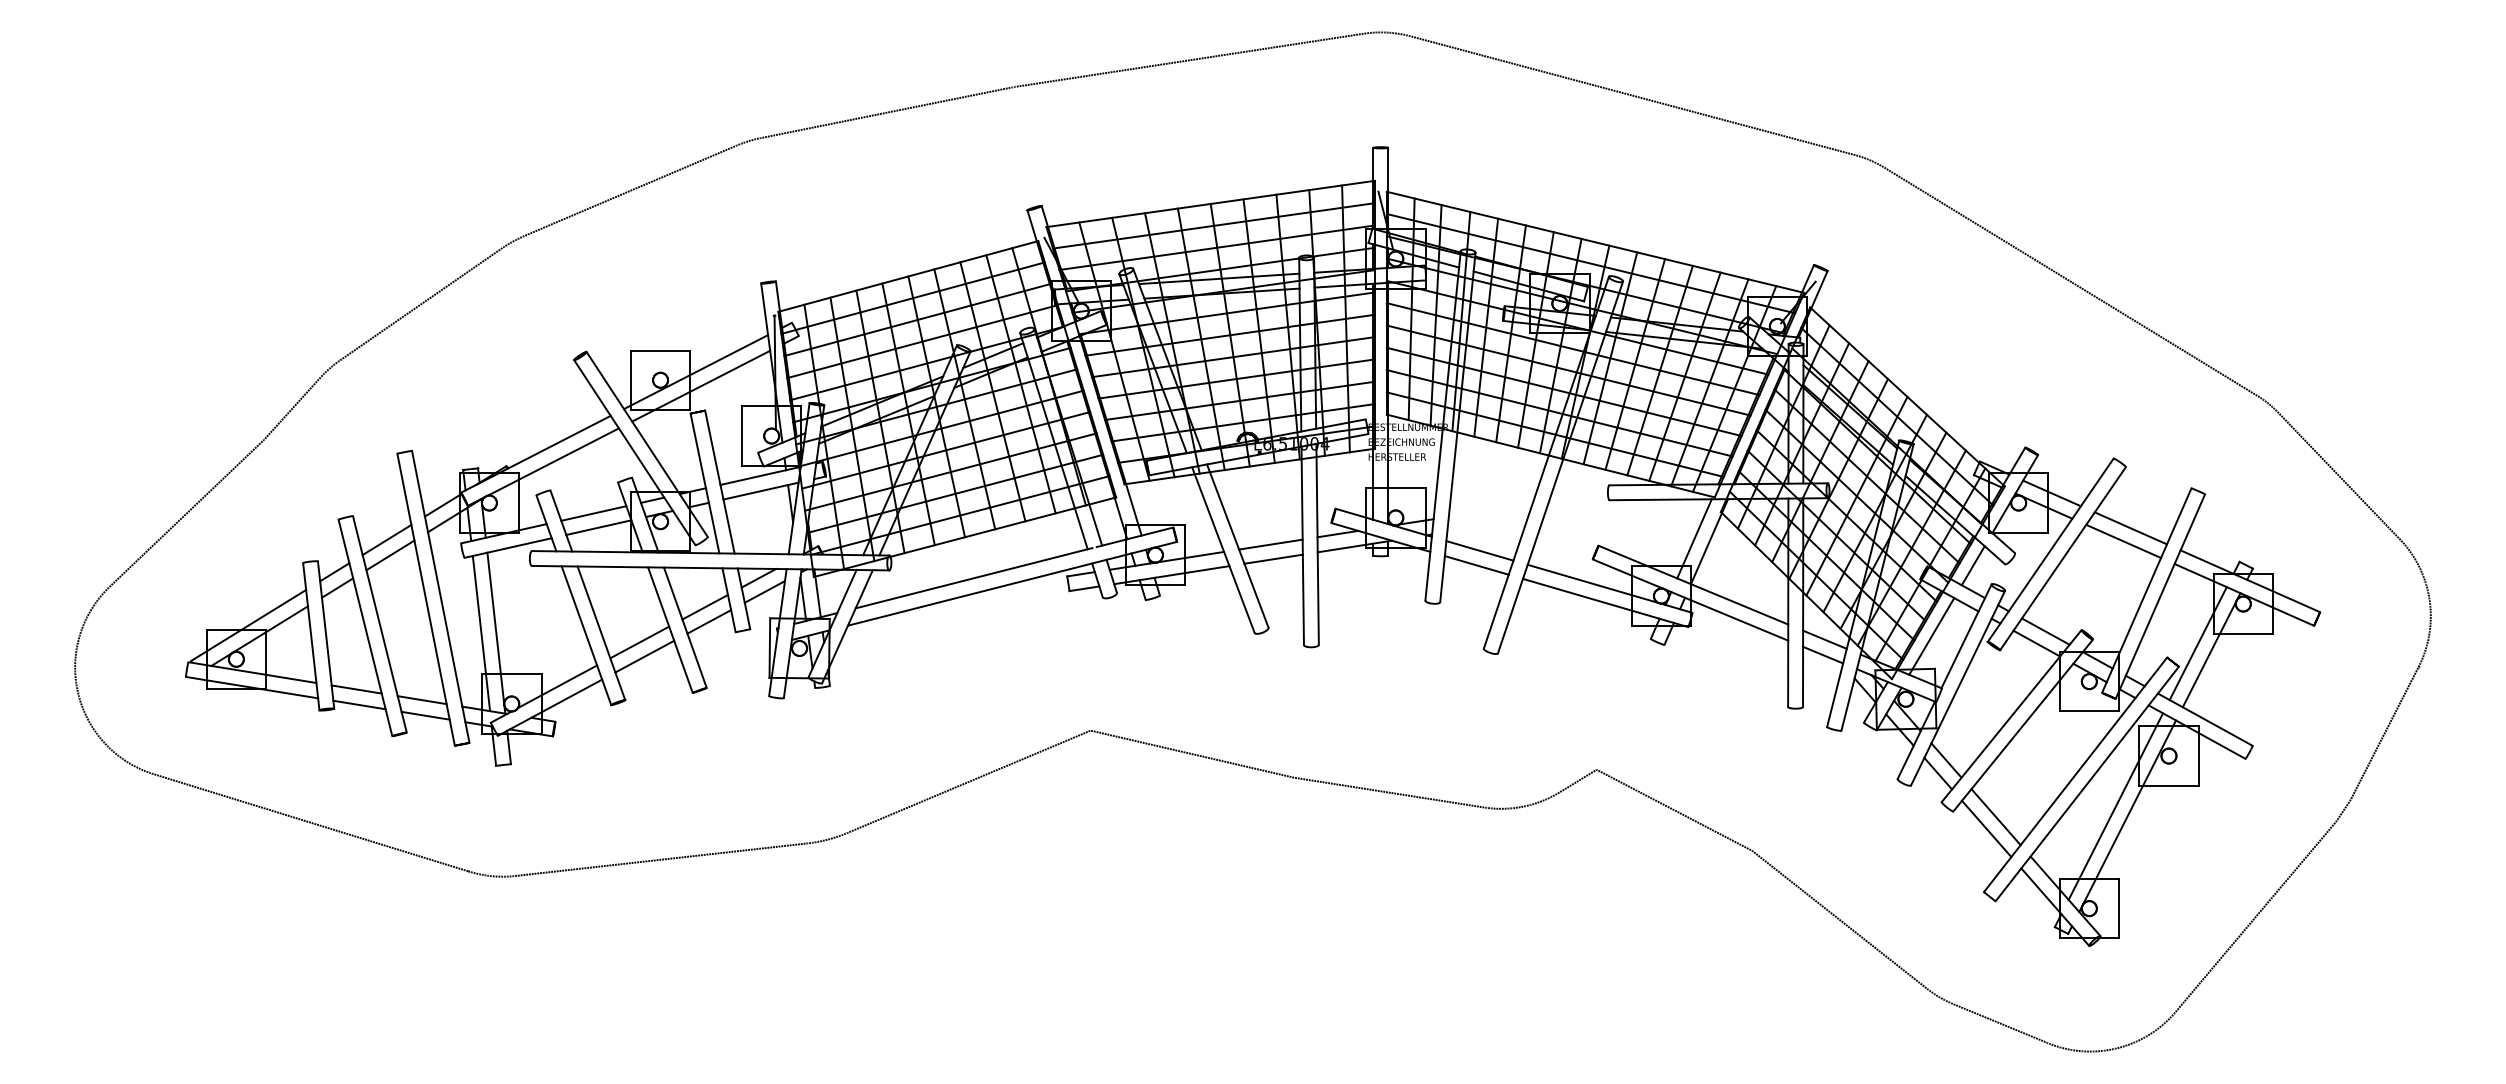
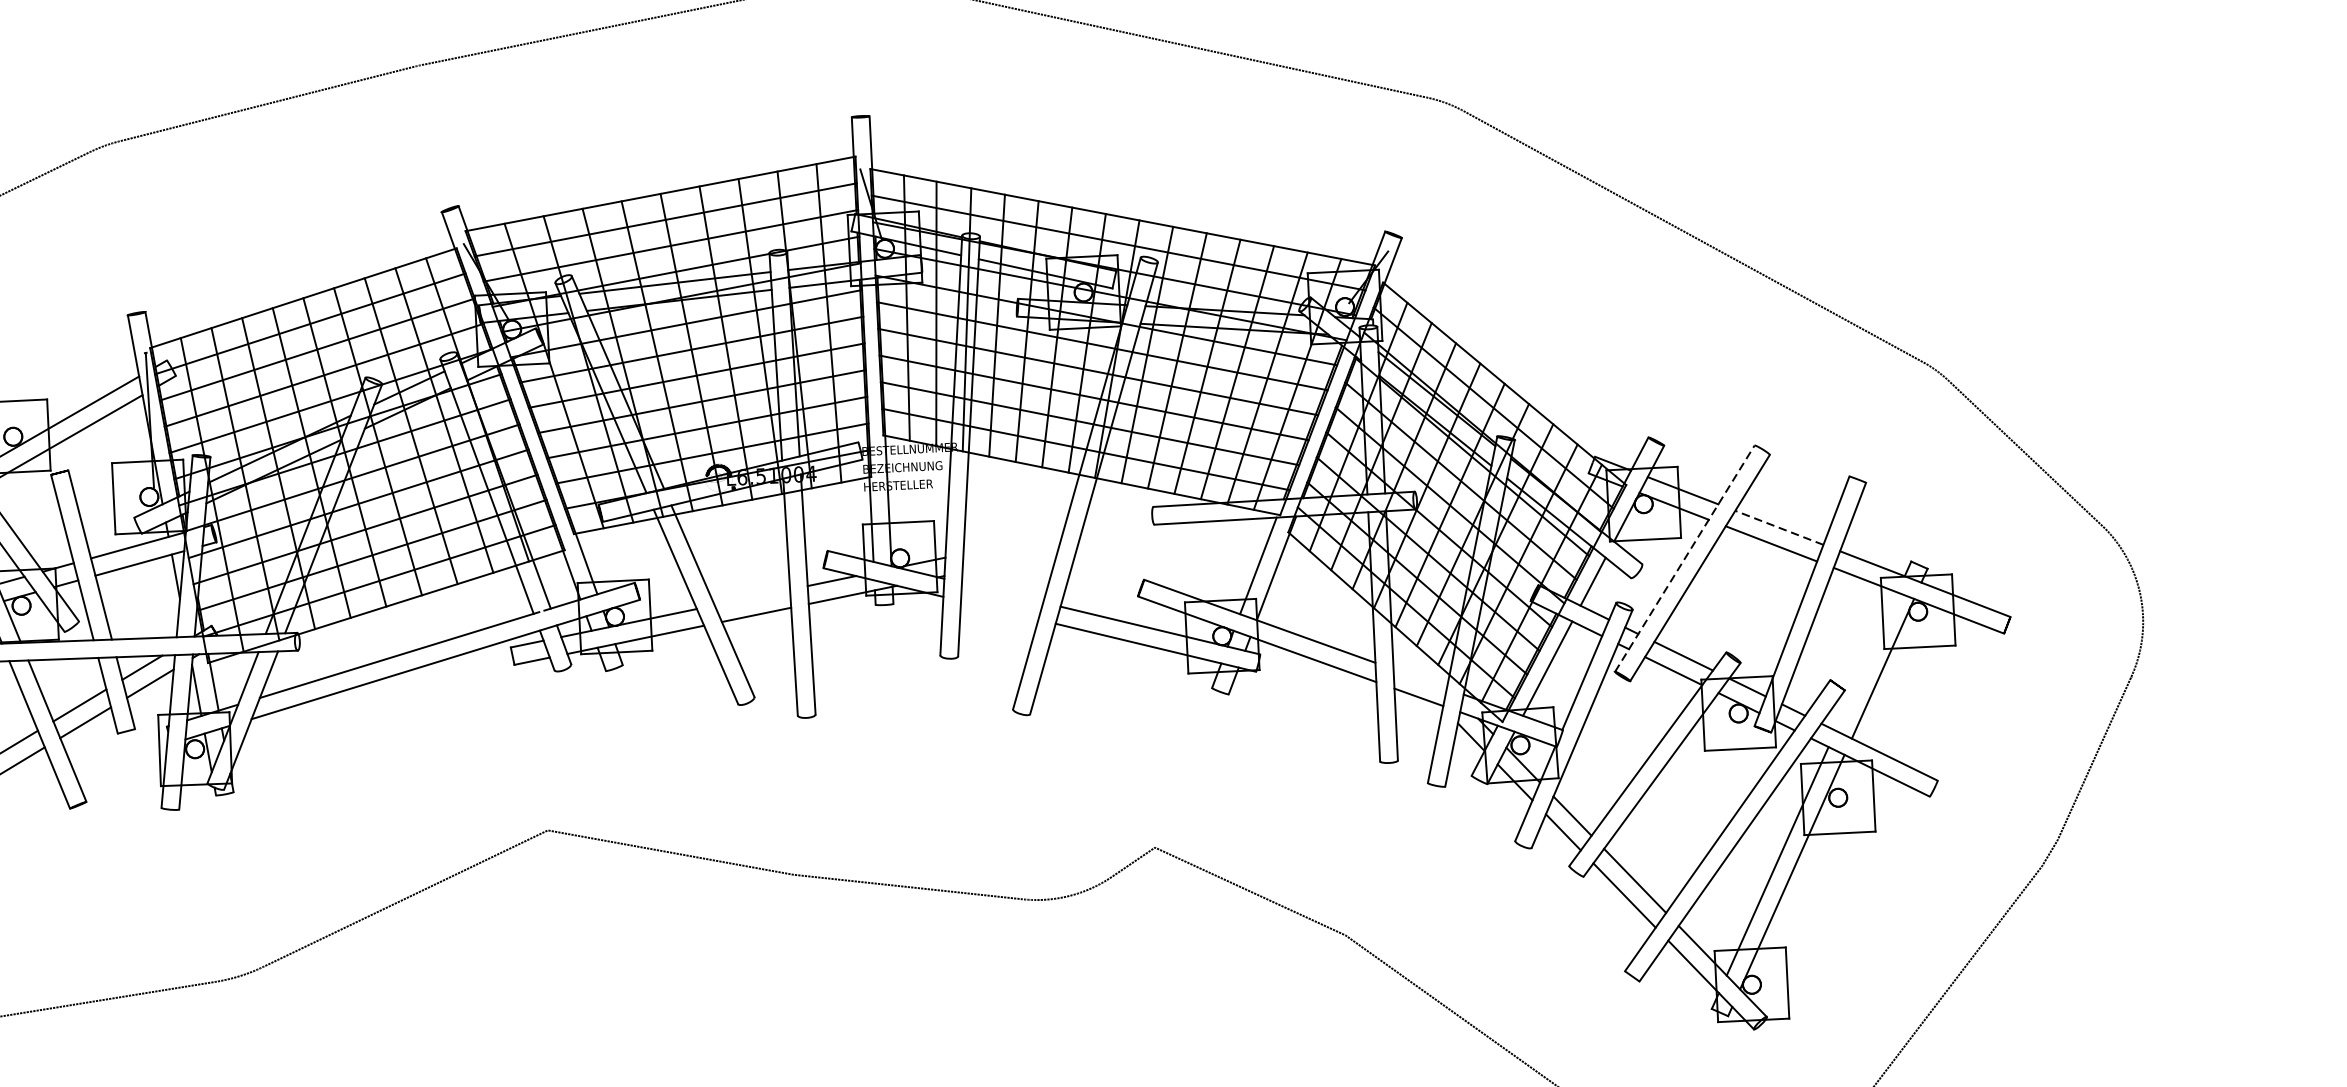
line: (2130, 528) -> (1778, 528), solid -> dashed
line: (1270, 544) -> (751, 597), removed
line: (2051, 549) -> (1685, 557), solid -> dashed
line: (1479, 550) -> (1002, 592), removed
line: (1476, 565) -> (999, 610), removed
line: (1824, 639) -> (1419, 678), removed
line: (2197, 643) -> (1865, 661), removed

